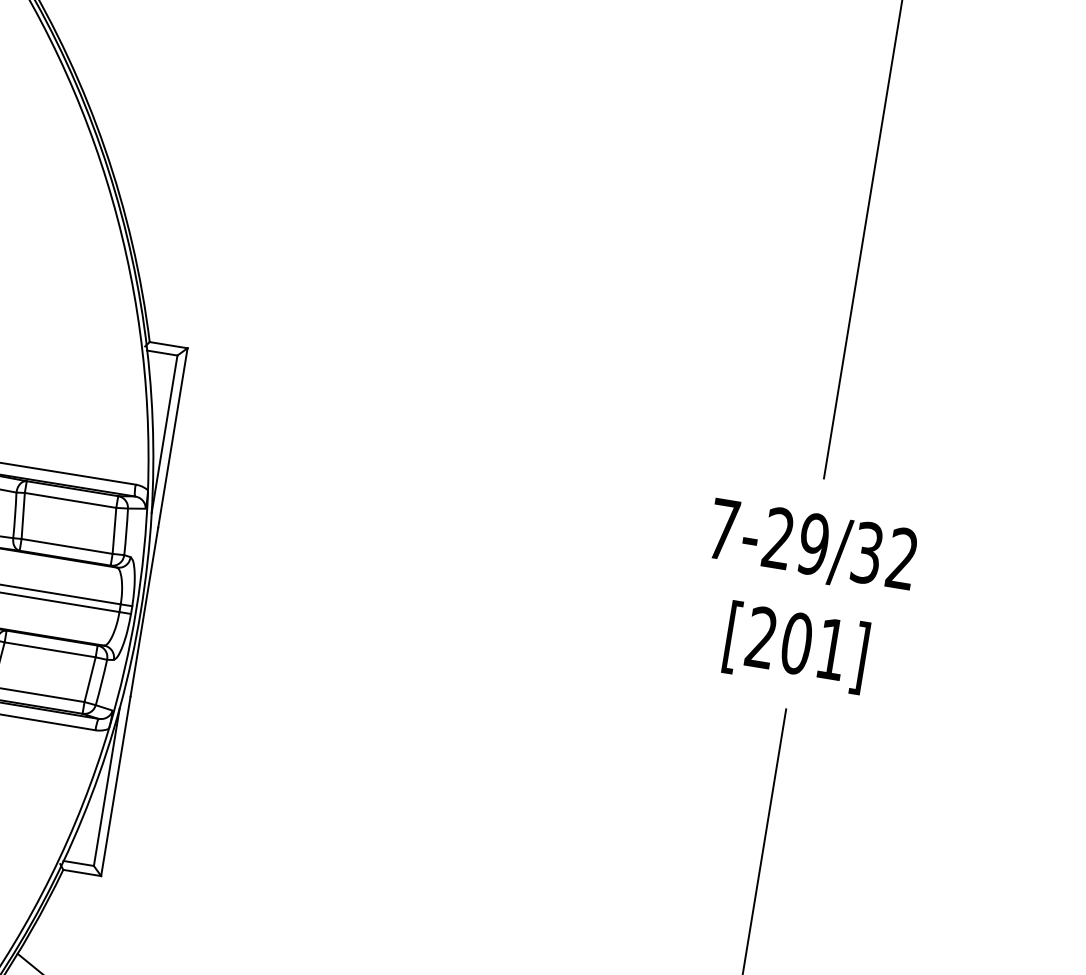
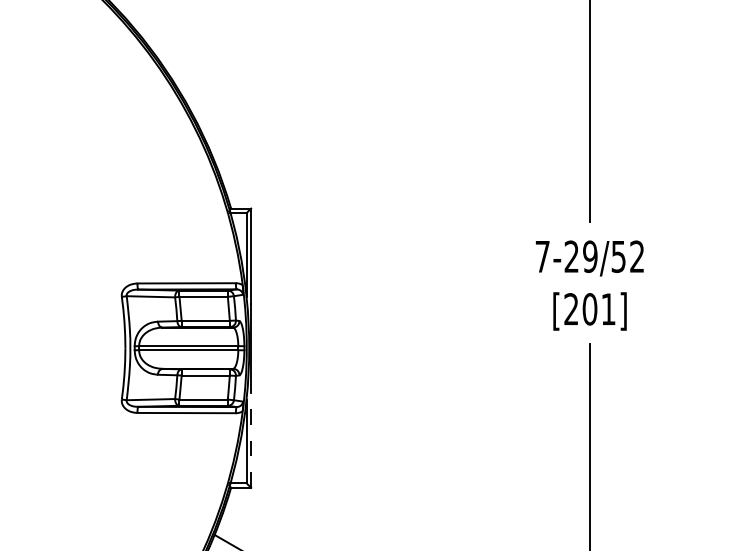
text: (867, 552) -> (618, 256), 7-29/32 -> 7-29/52
line: (116, 784) -> (251, 439), solid -> dashed

